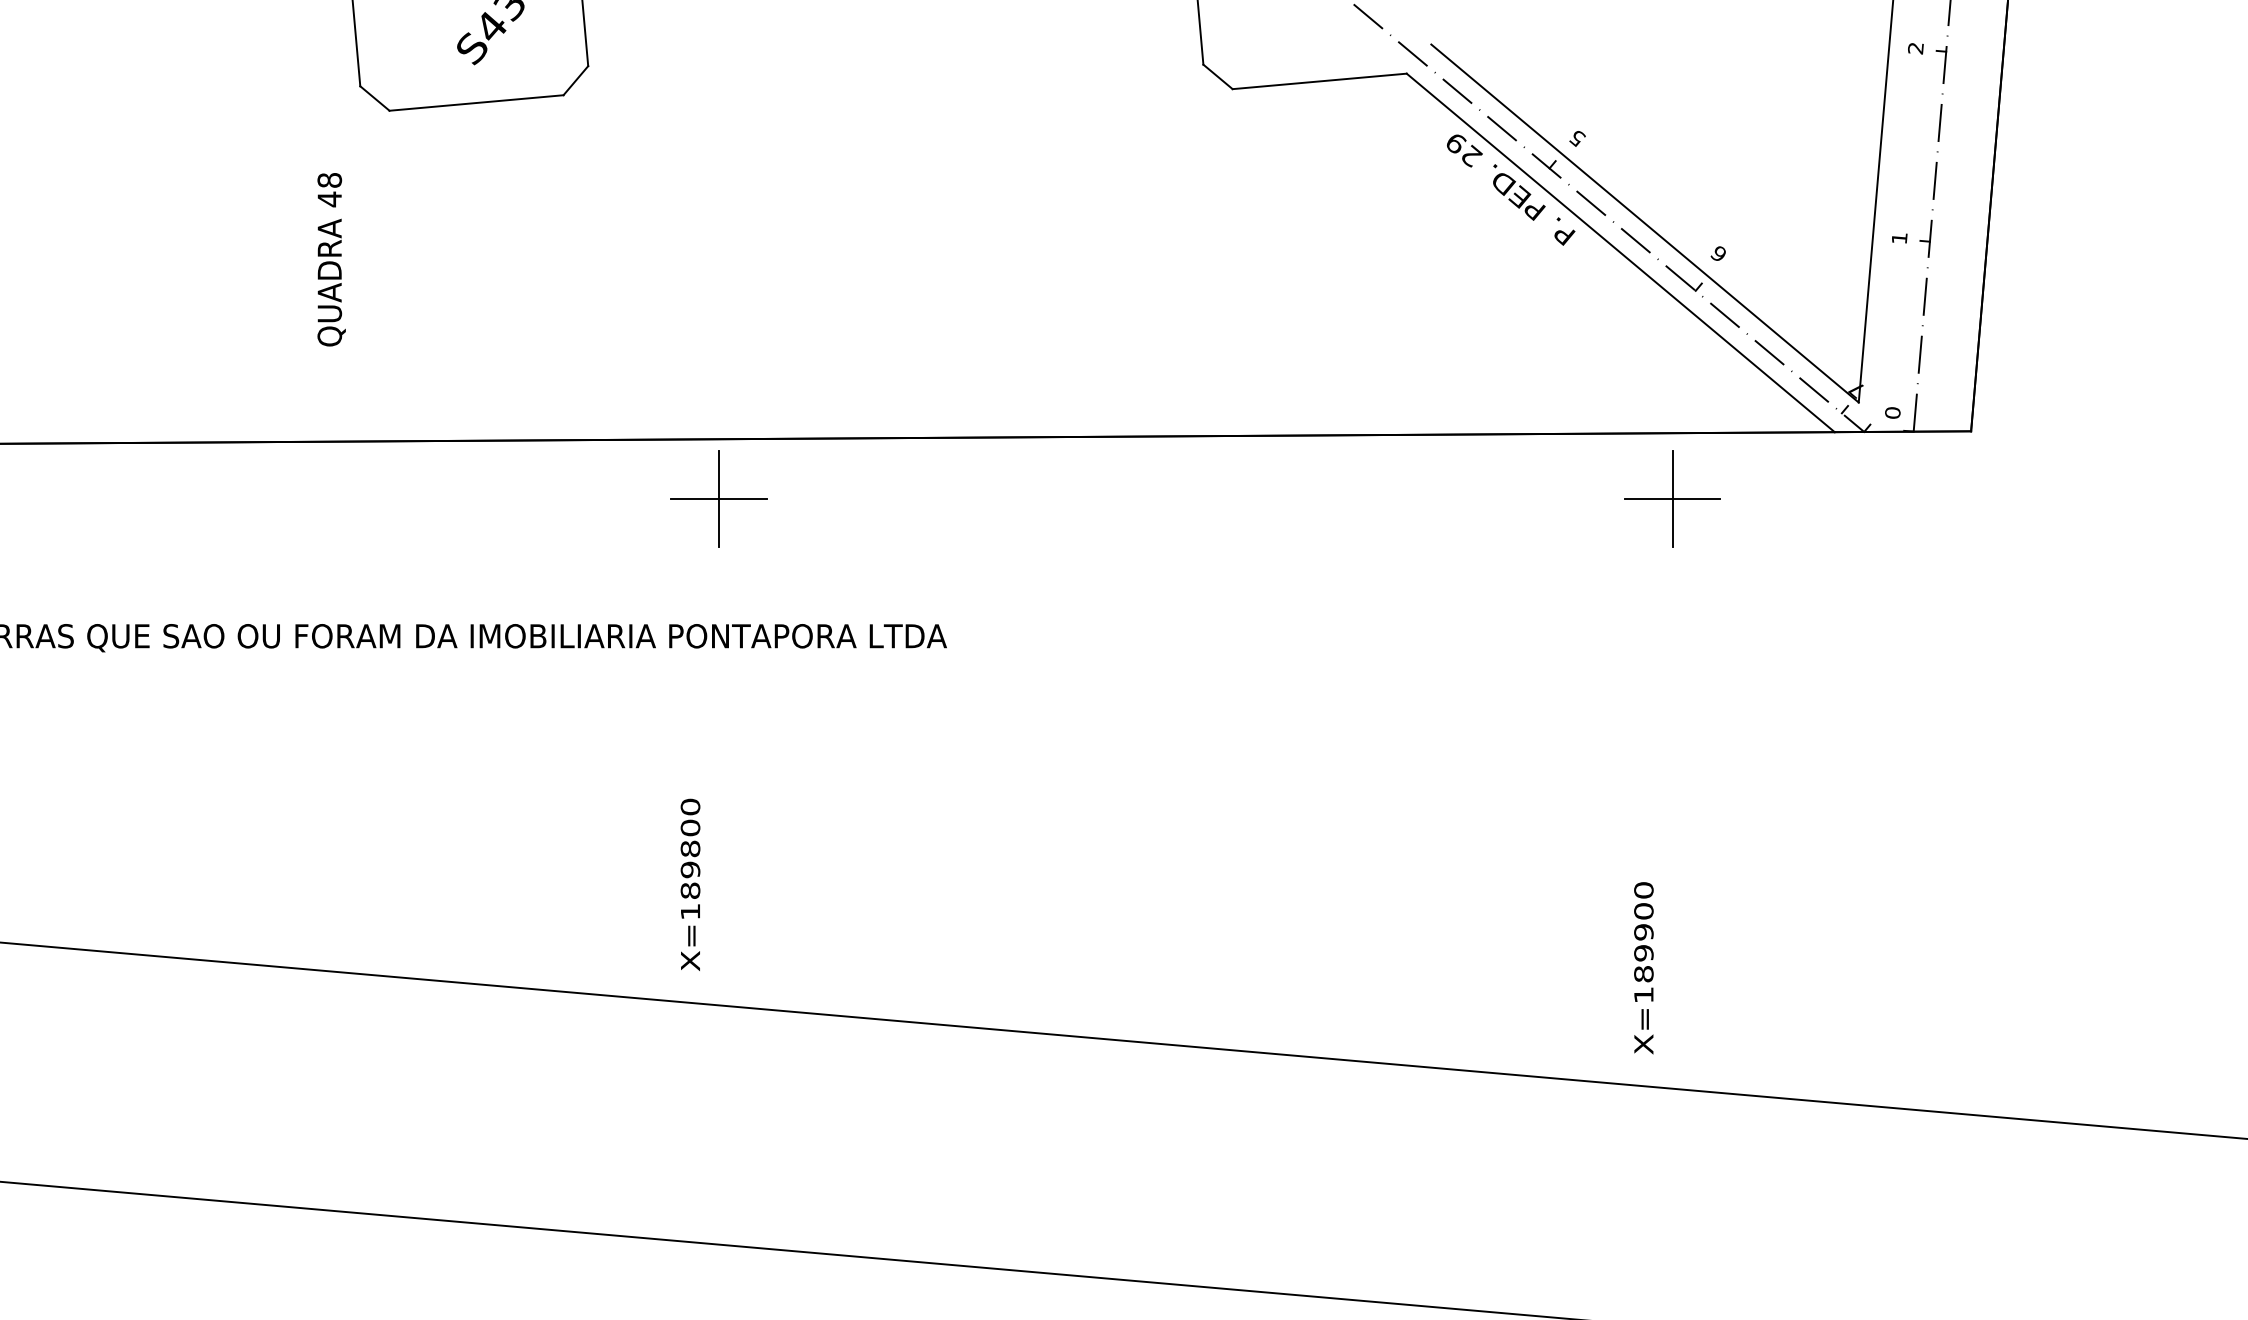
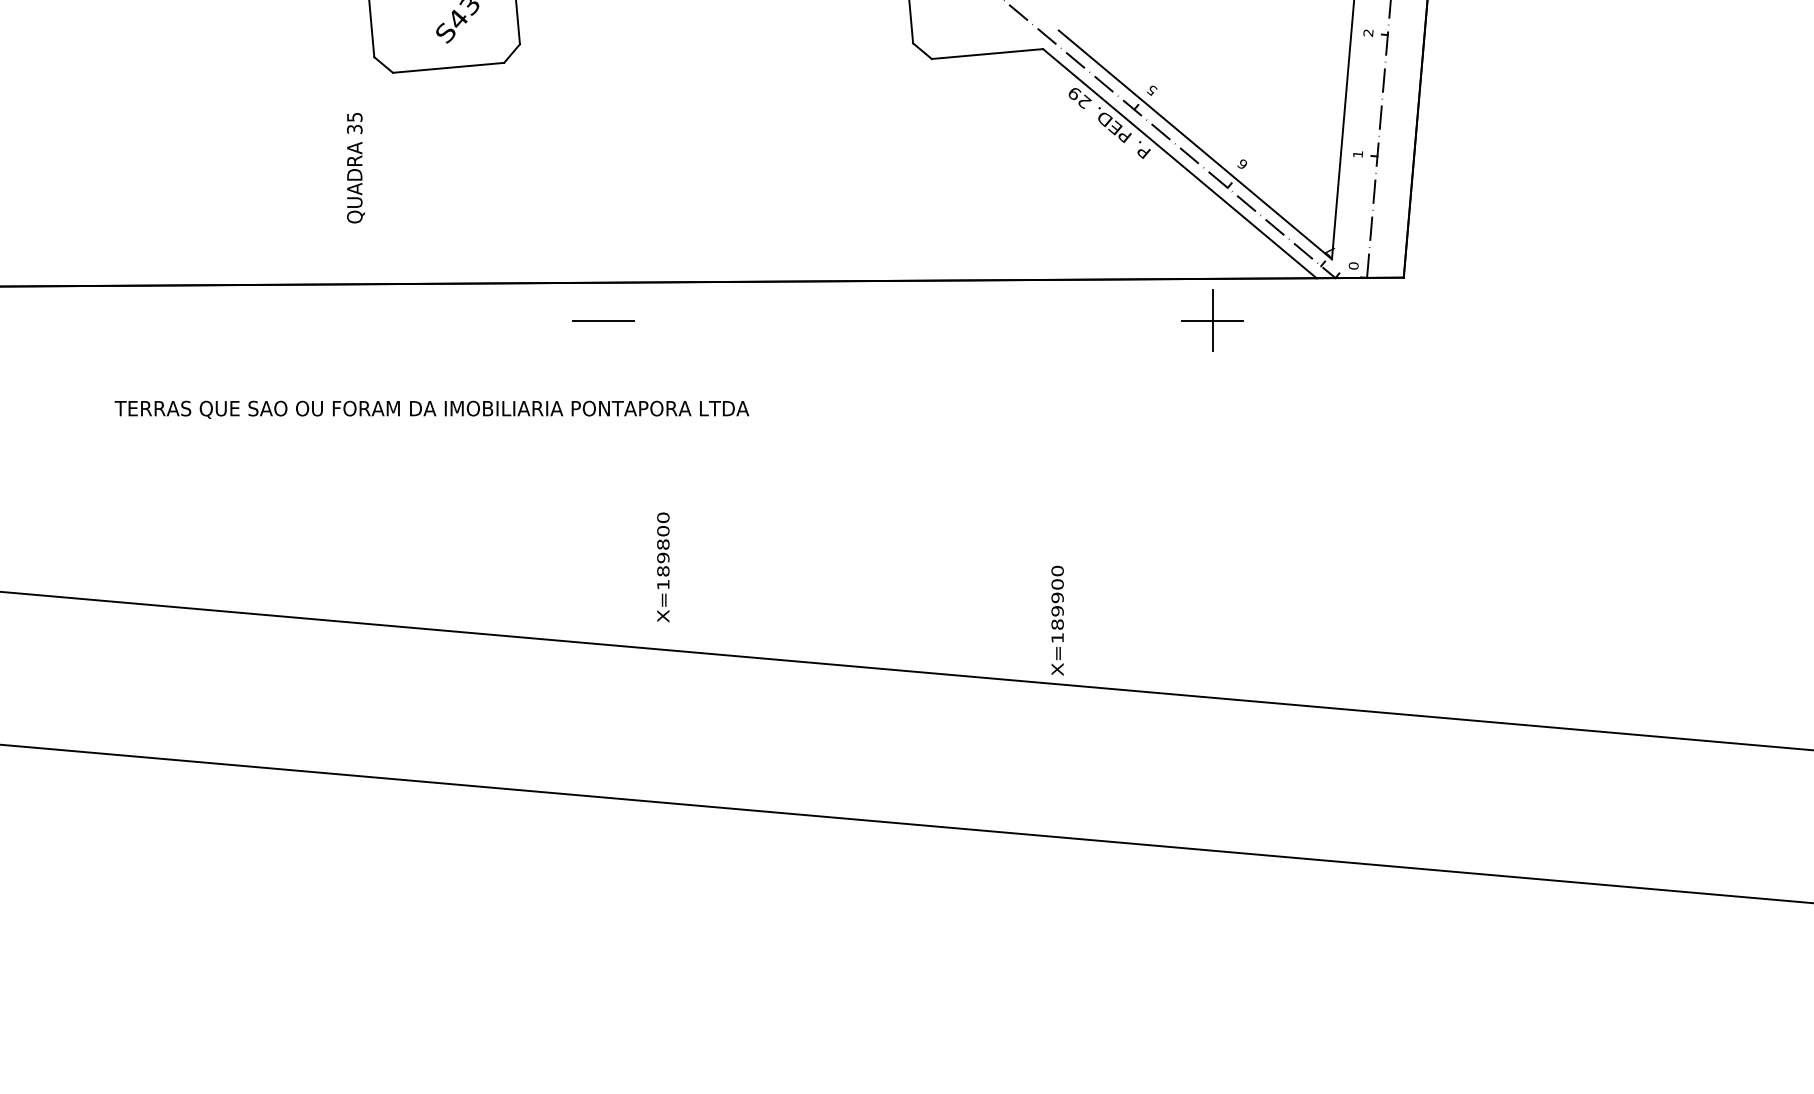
text: (329, 190) -> (354, 123), 48 -> 35
line: (718, 498) -> (603, 320), removed
text: (690, 884) -> (663, 567), moved
text: (1643, 967) -> (1057, 620), moved

